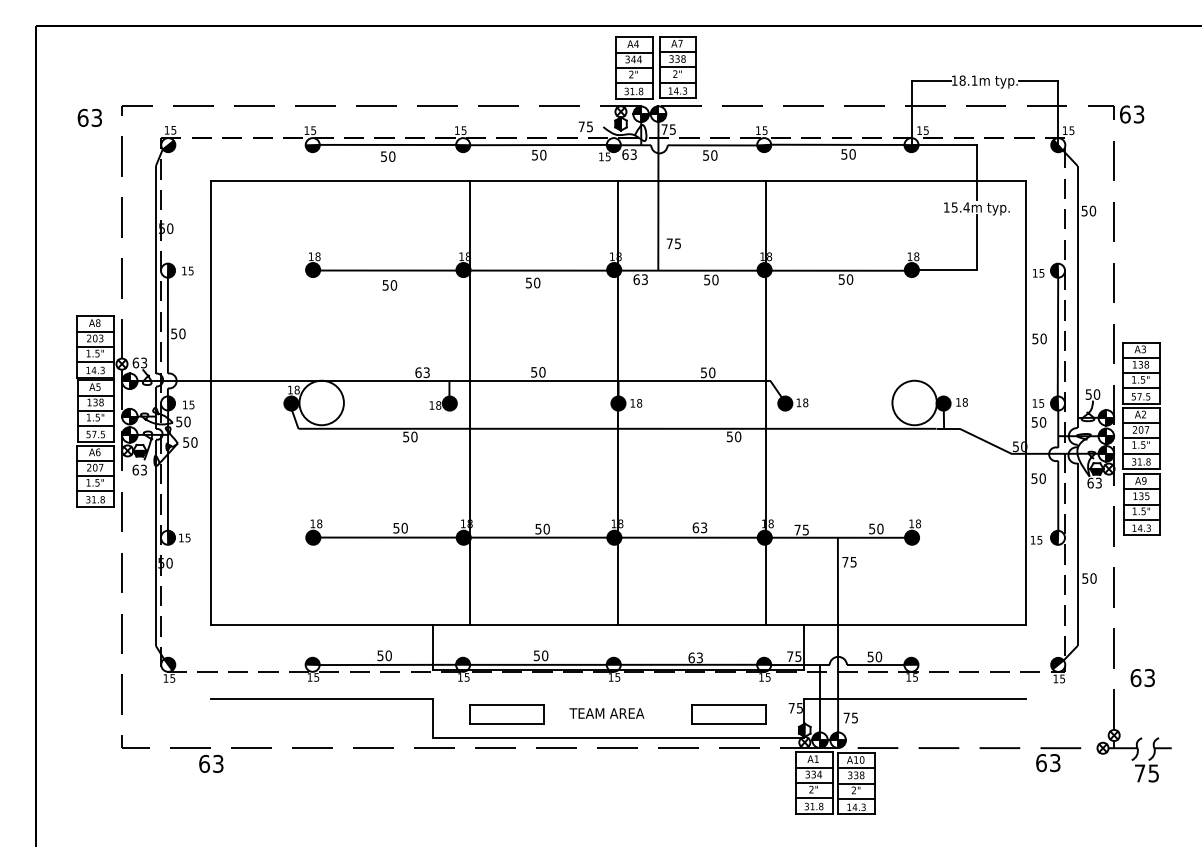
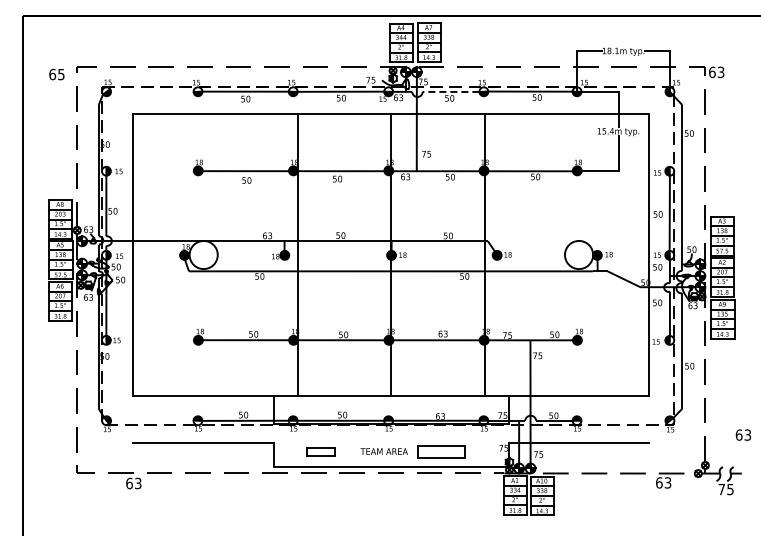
text: (97, 116) -> (61, 73), 63 -> 65
line: (711, 144) -> (450, 91), solid -> dashed
text: (1142, 677) -> (743, 434), moved
part: (506, 713) -> (320, 451), size x0.6
part: (728, 713) -> (441, 451), moved

